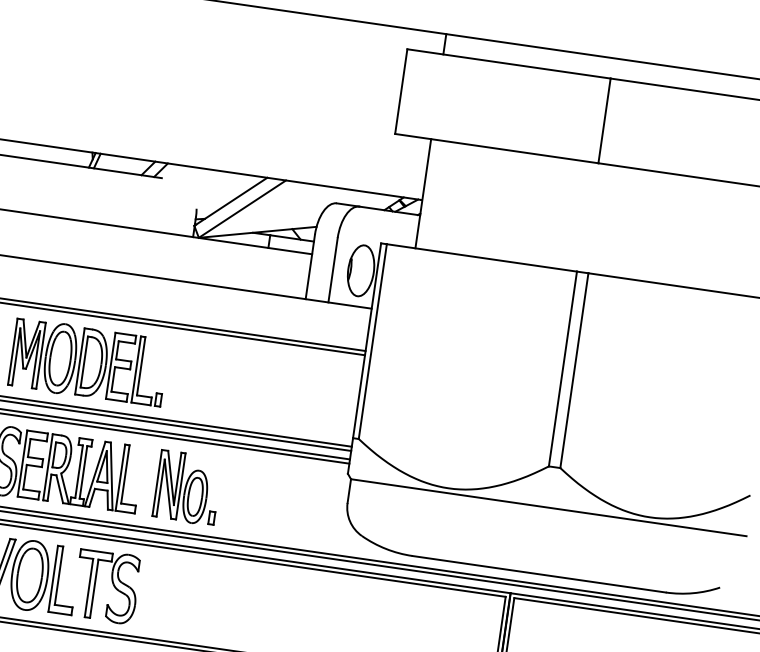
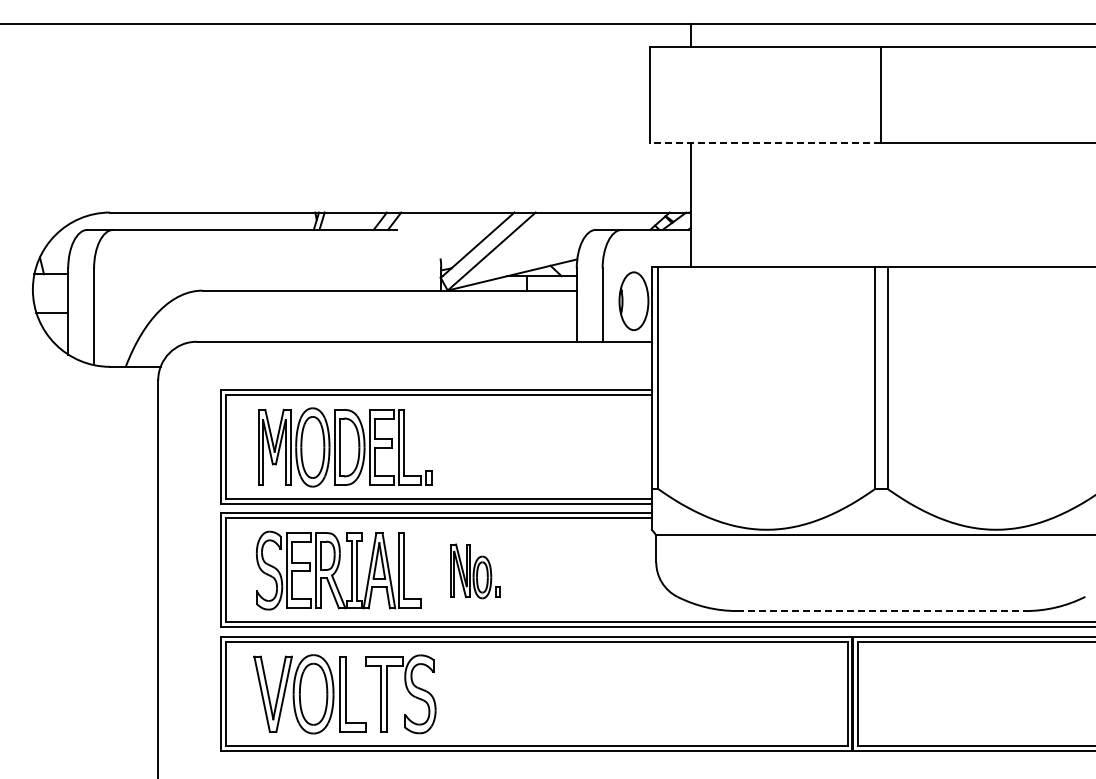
line: (496, 148) -> (765, 143), solid -> dashed
part: (187, 488) -> (475, 571), size x0.7
line: (539, 574) -> (881, 611), solid -> dashed

